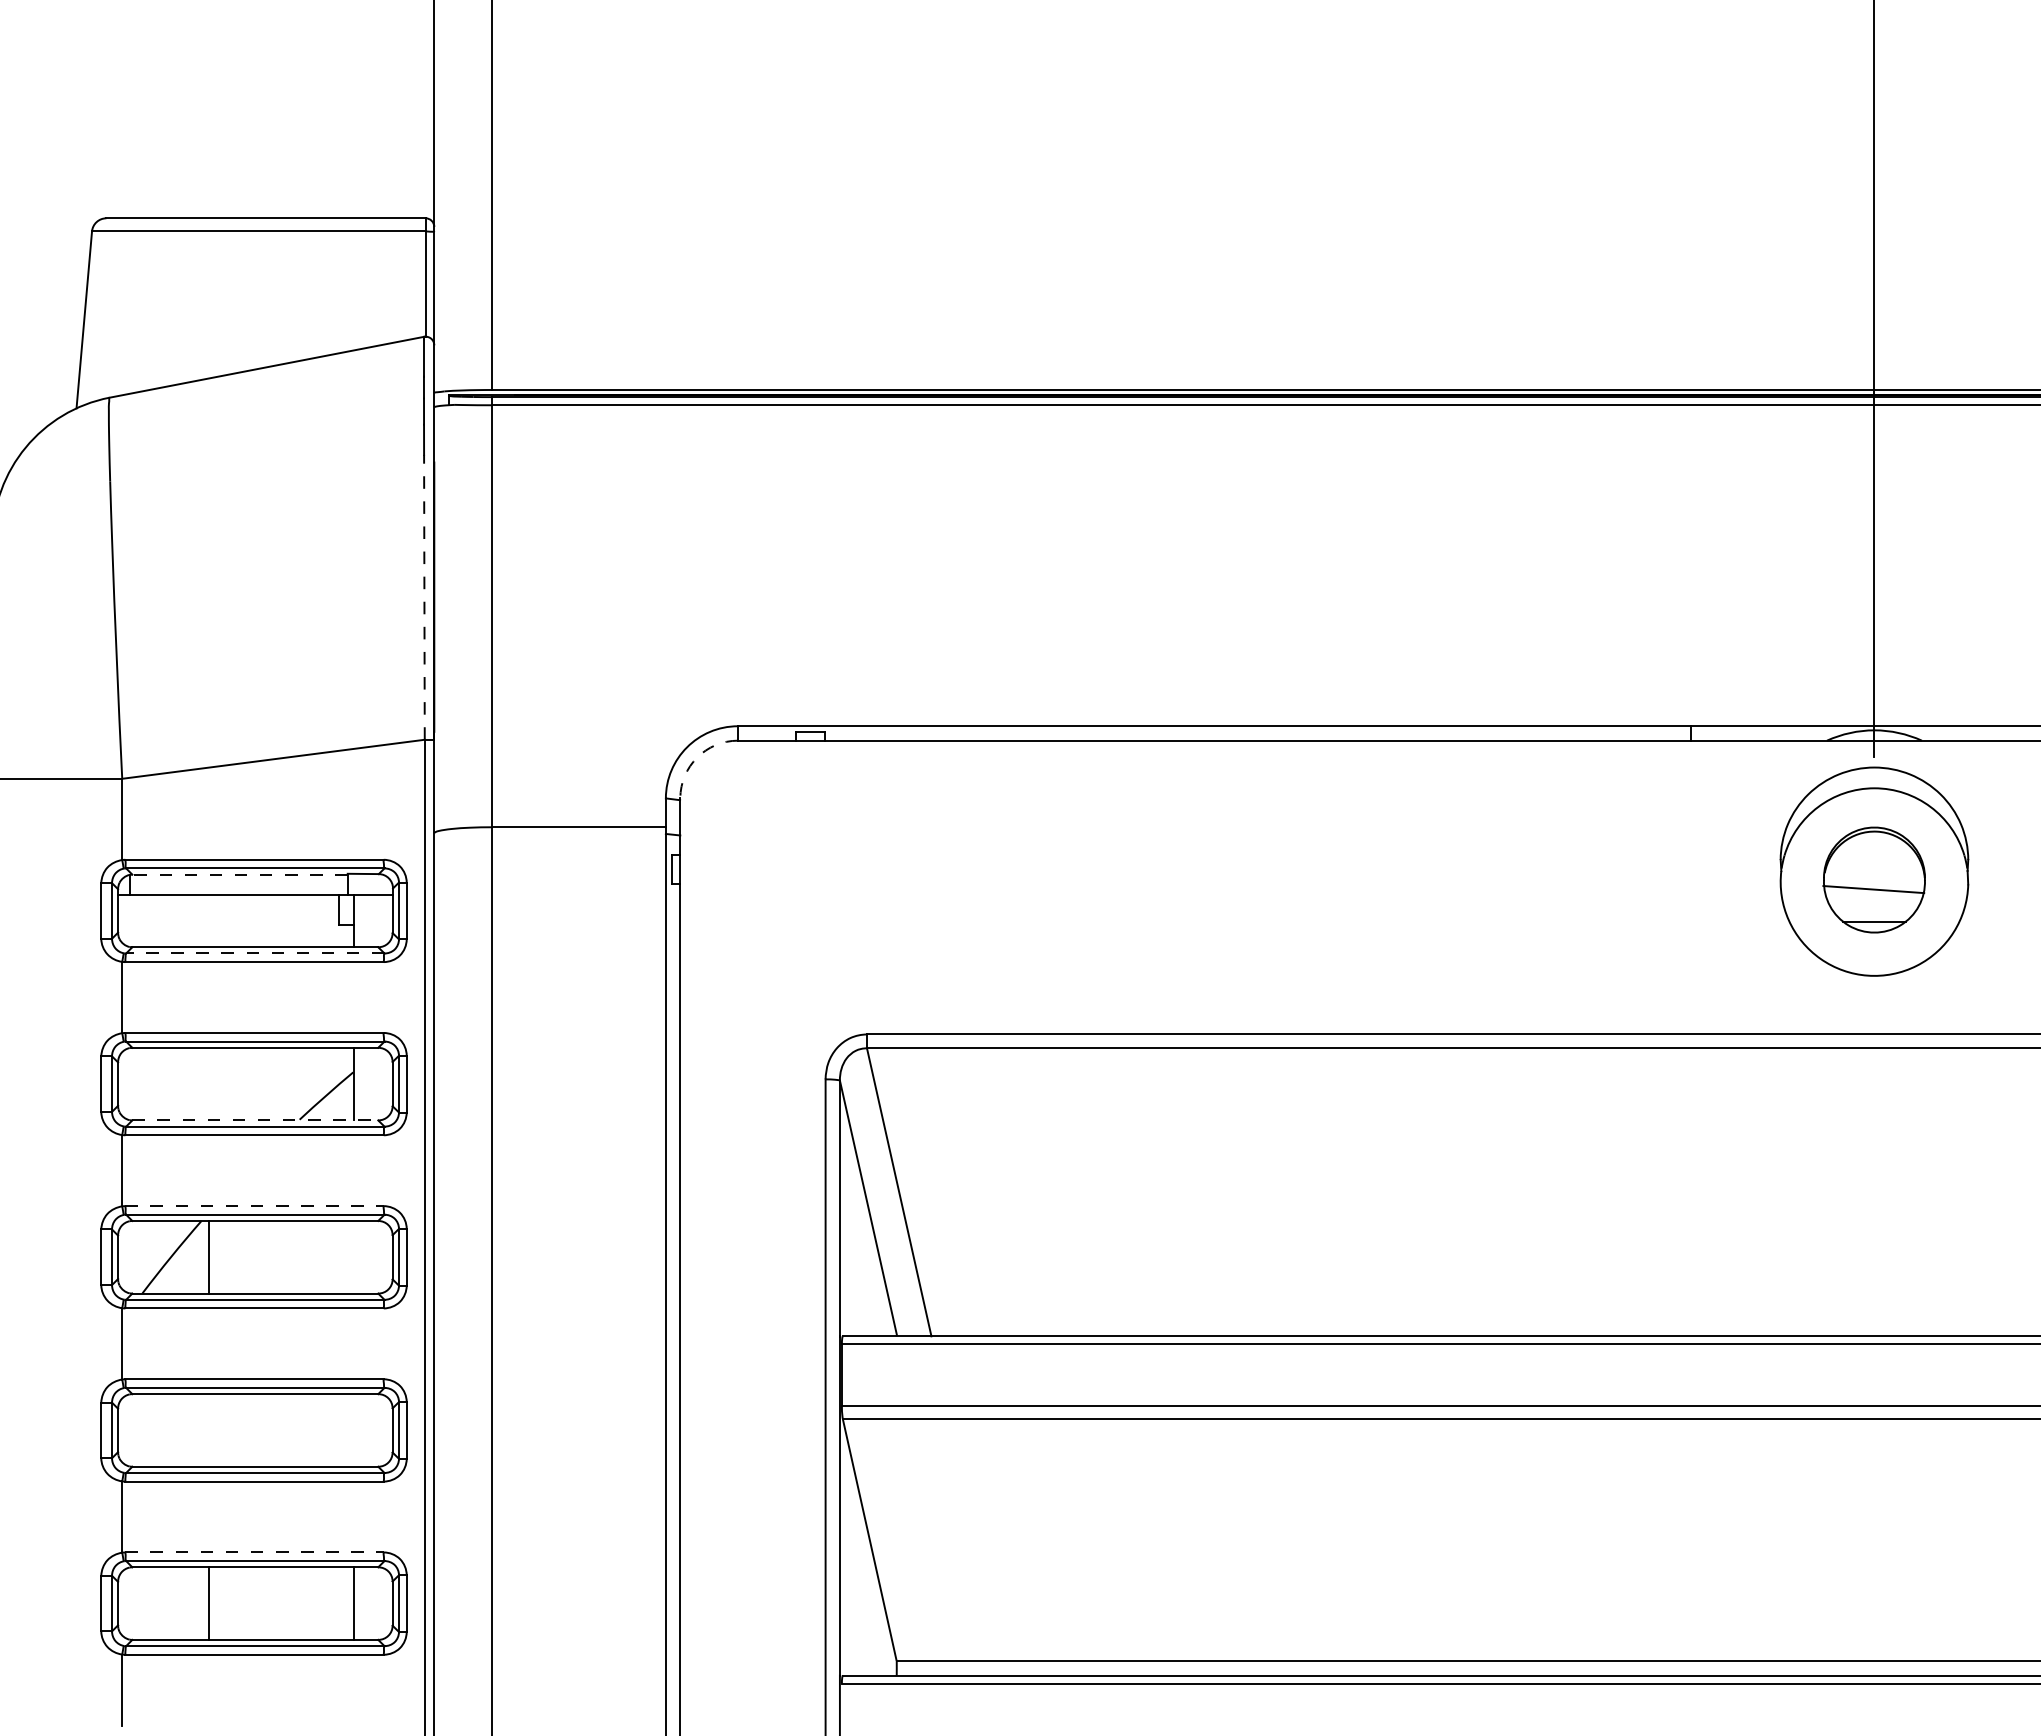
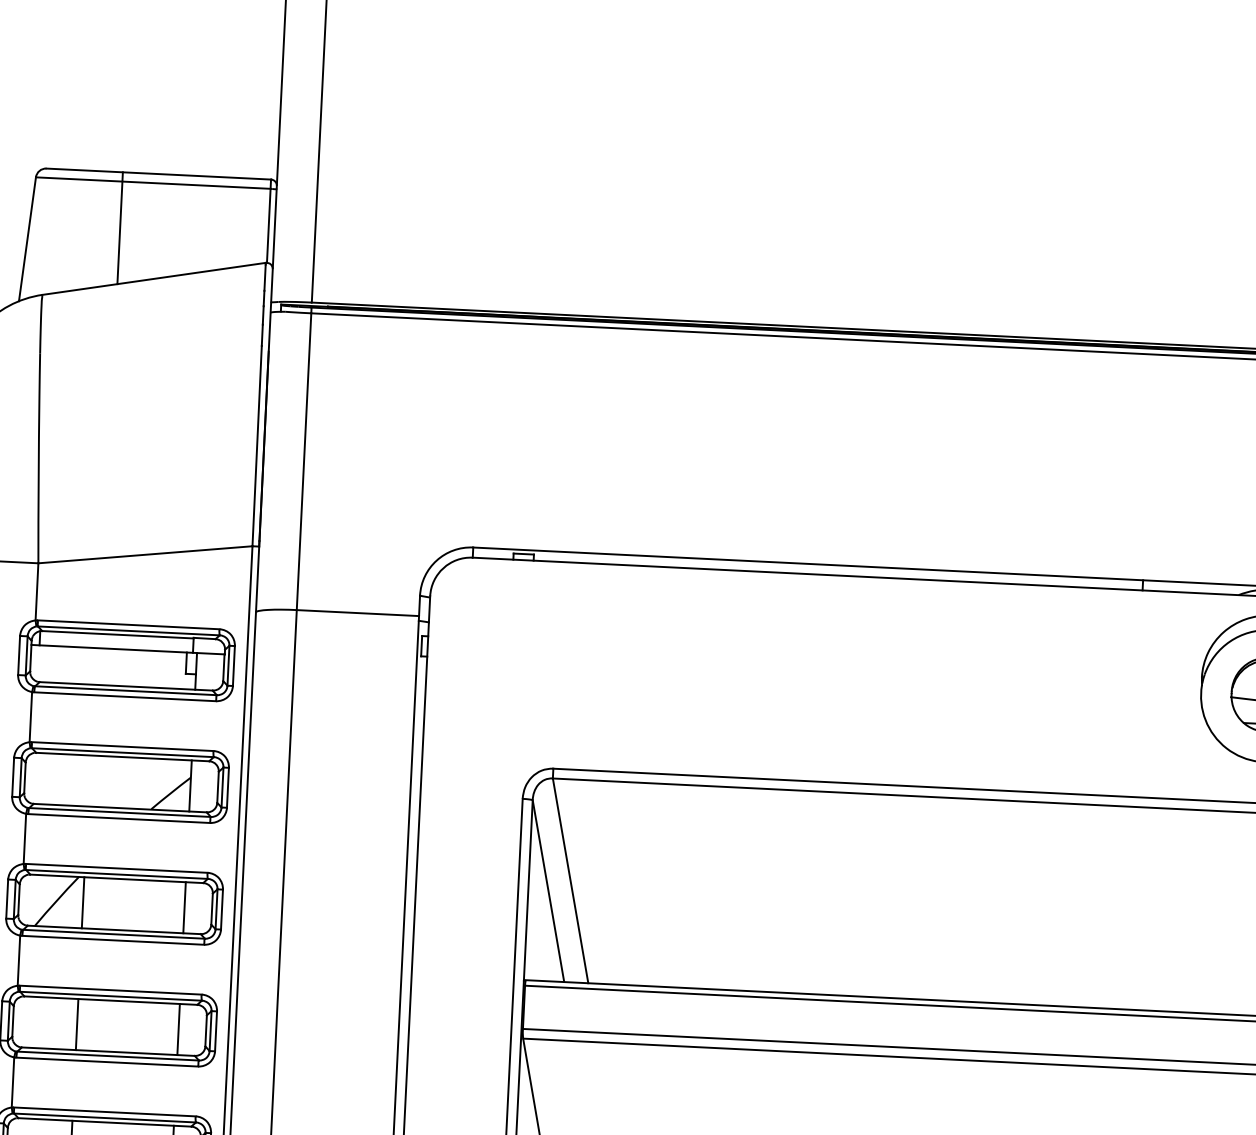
line: (214, 297) -> (119, 227), added
line: (424, 596) -> (257, 445), dashed -> solid
arc: (697, 757) -> (443, 568), dashed -> solid
line: (240, 874) -> (118, 634), dashed -> solid
line: (254, 953) -> (125, 690), dashed -> solid
line: (255, 1120) -> (120, 808), dashed -> solid
line: (255, 1206) -> (117, 868), dashed -> solid
line: (353, 1256) -> (184, 907), added
line: (209, 1430) -> (77, 1024), added
line: (353, 1430) -> (178, 1029), added
line: (255, 1552) -> (105, 1111), dashed -> solid

